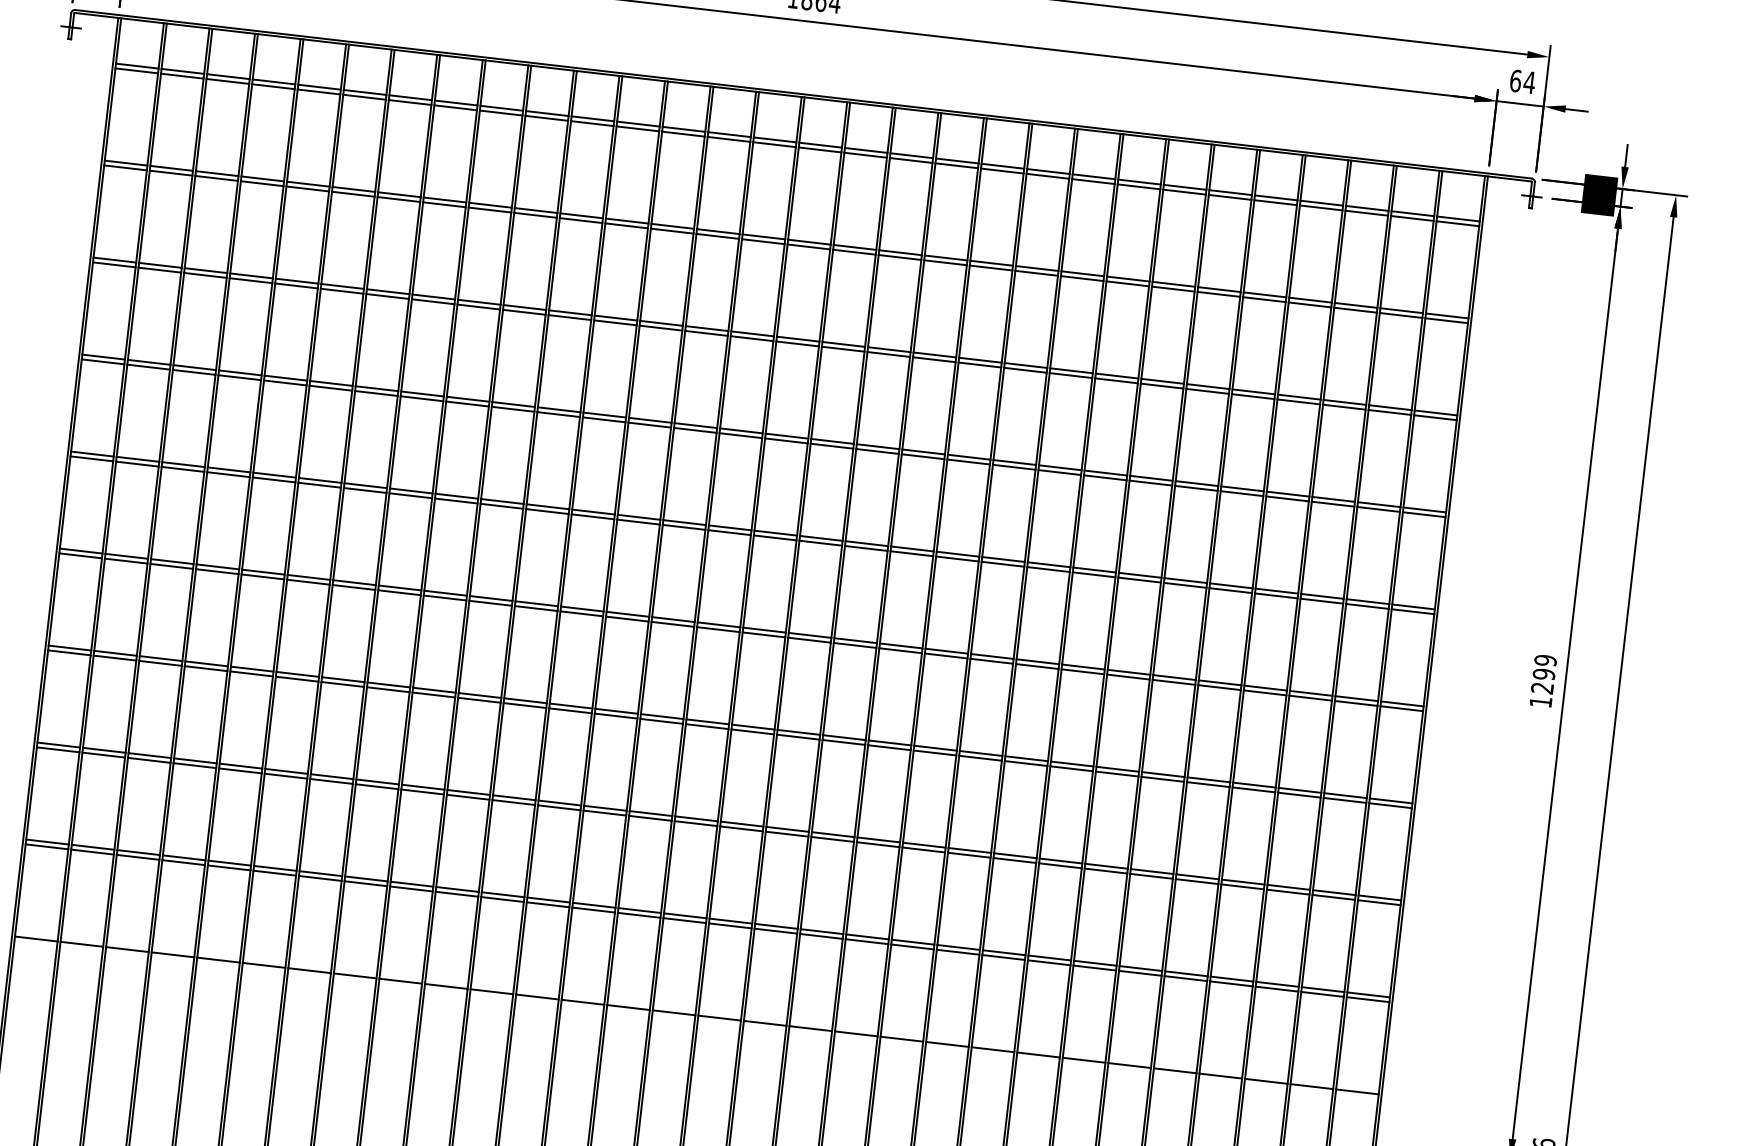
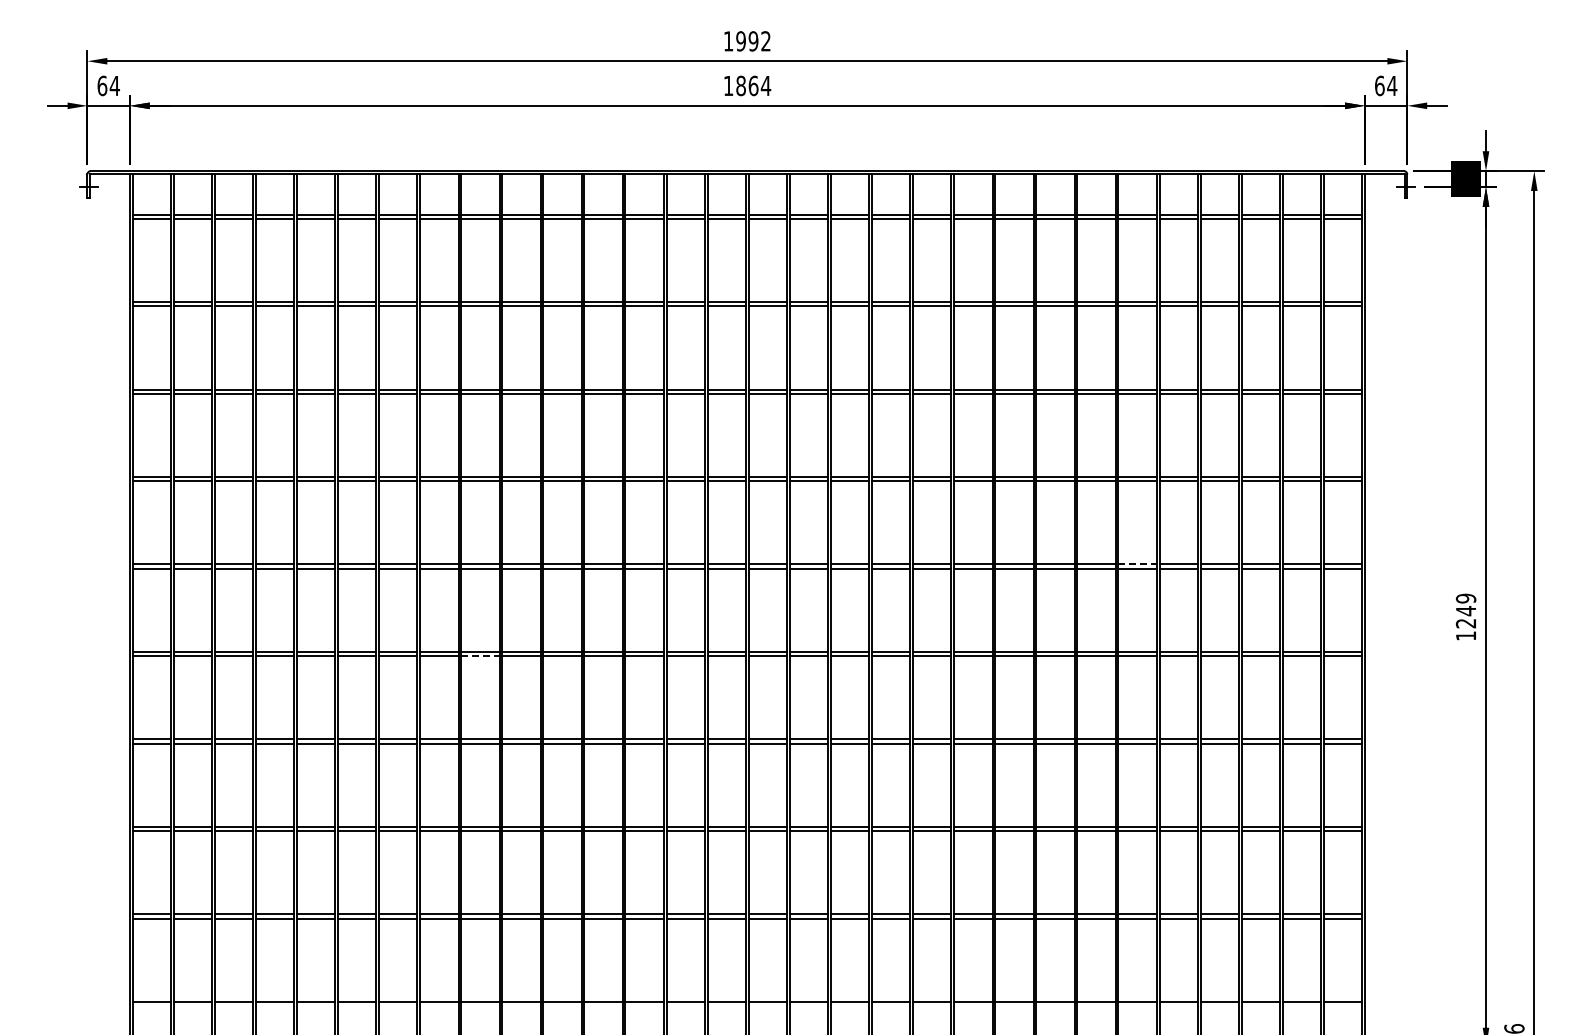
line: (1186, 580) -> (1138, 564), solid -> dashed
line: (445, 598) -> (480, 656), solid -> dashed
text: (1543, 674) -> (1465, 611), 1299 -> 1249

